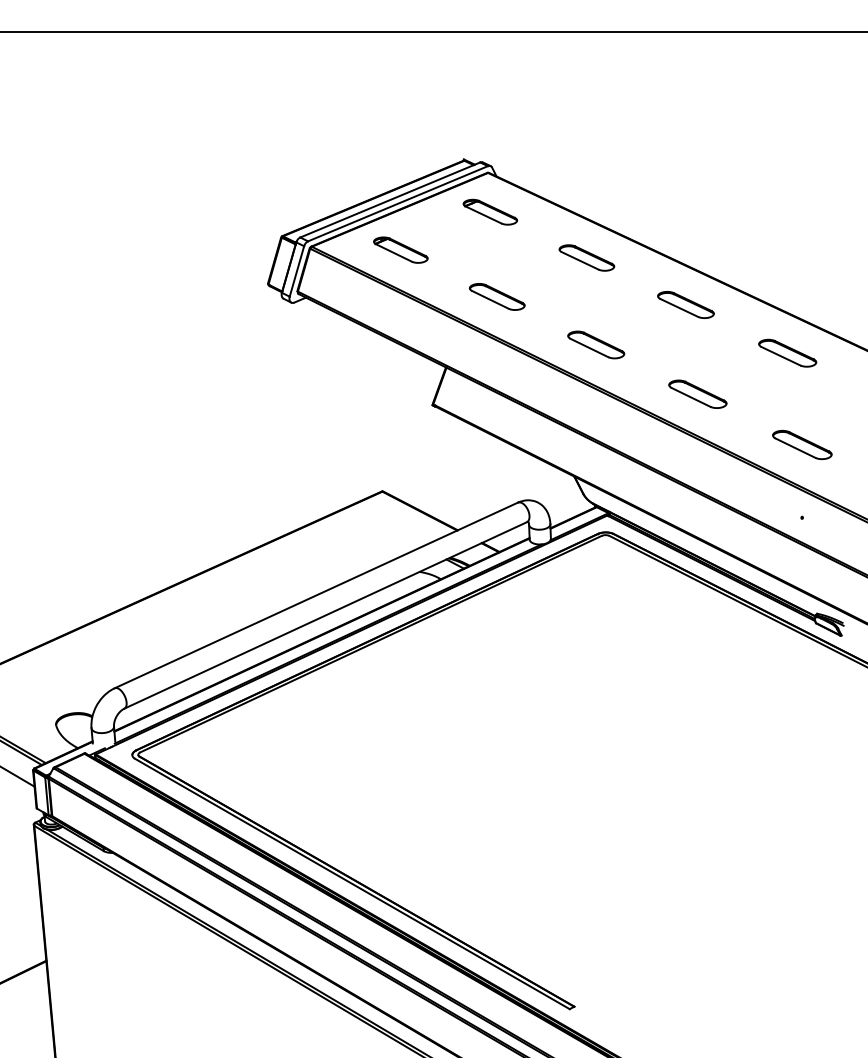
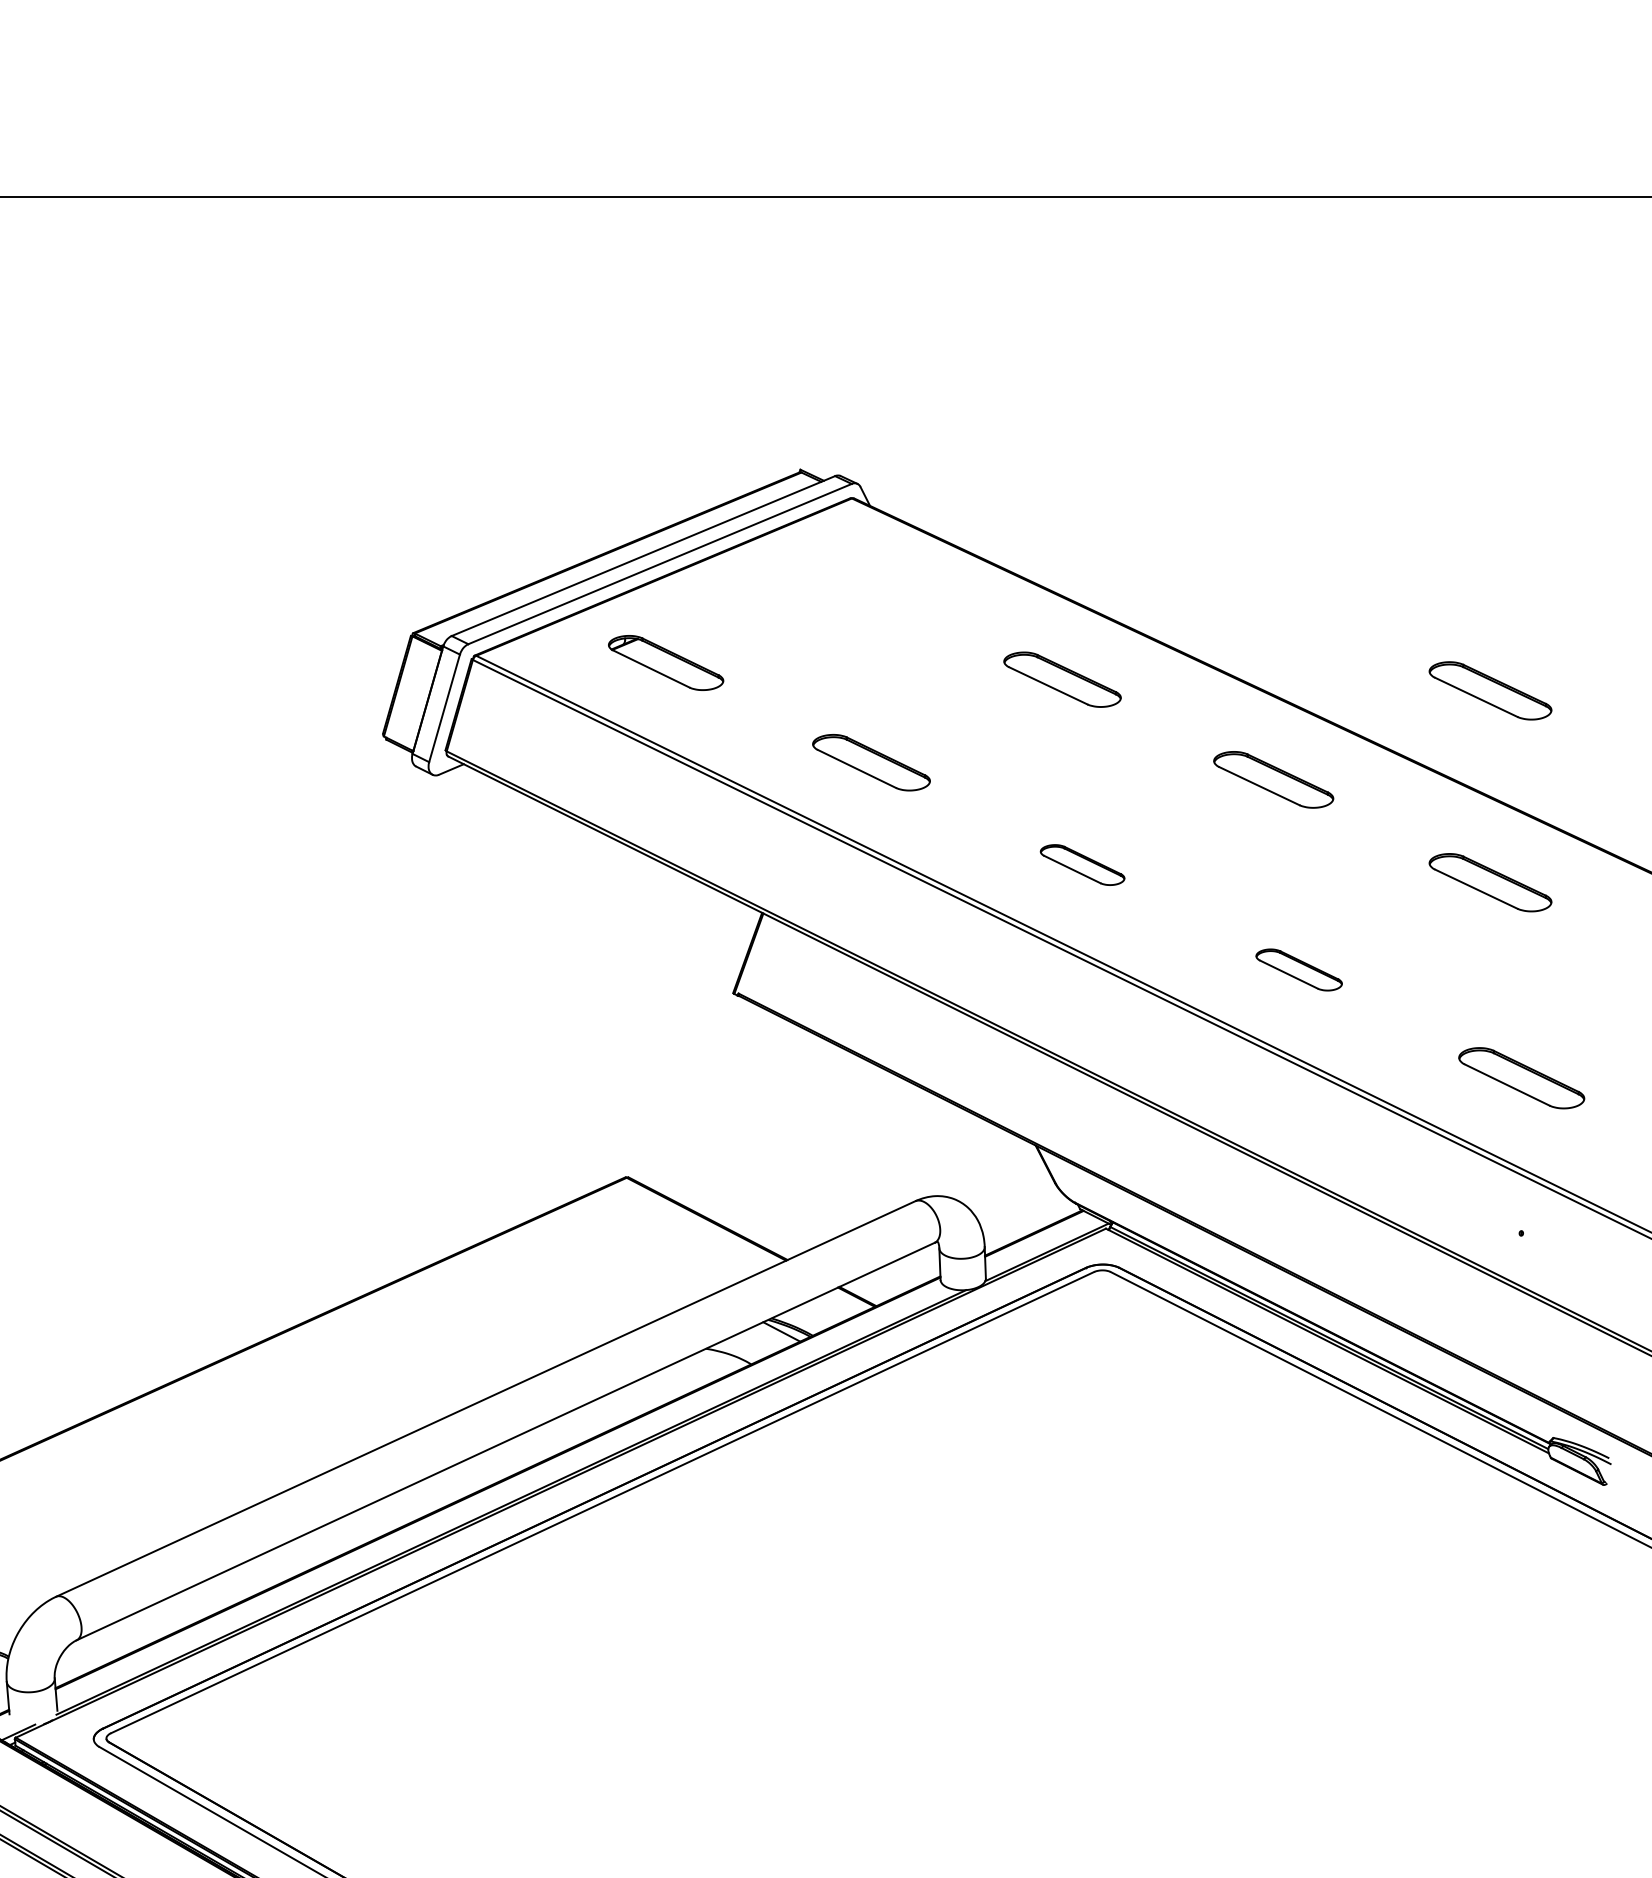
part: (490, 211) -> (857, 580), removed
part: (787, 262) -> (1490, 689), added
part: (596, 344) -> (1083, 864), size x0.7
part: (697, 393) -> (1298, 968), size x0.7

